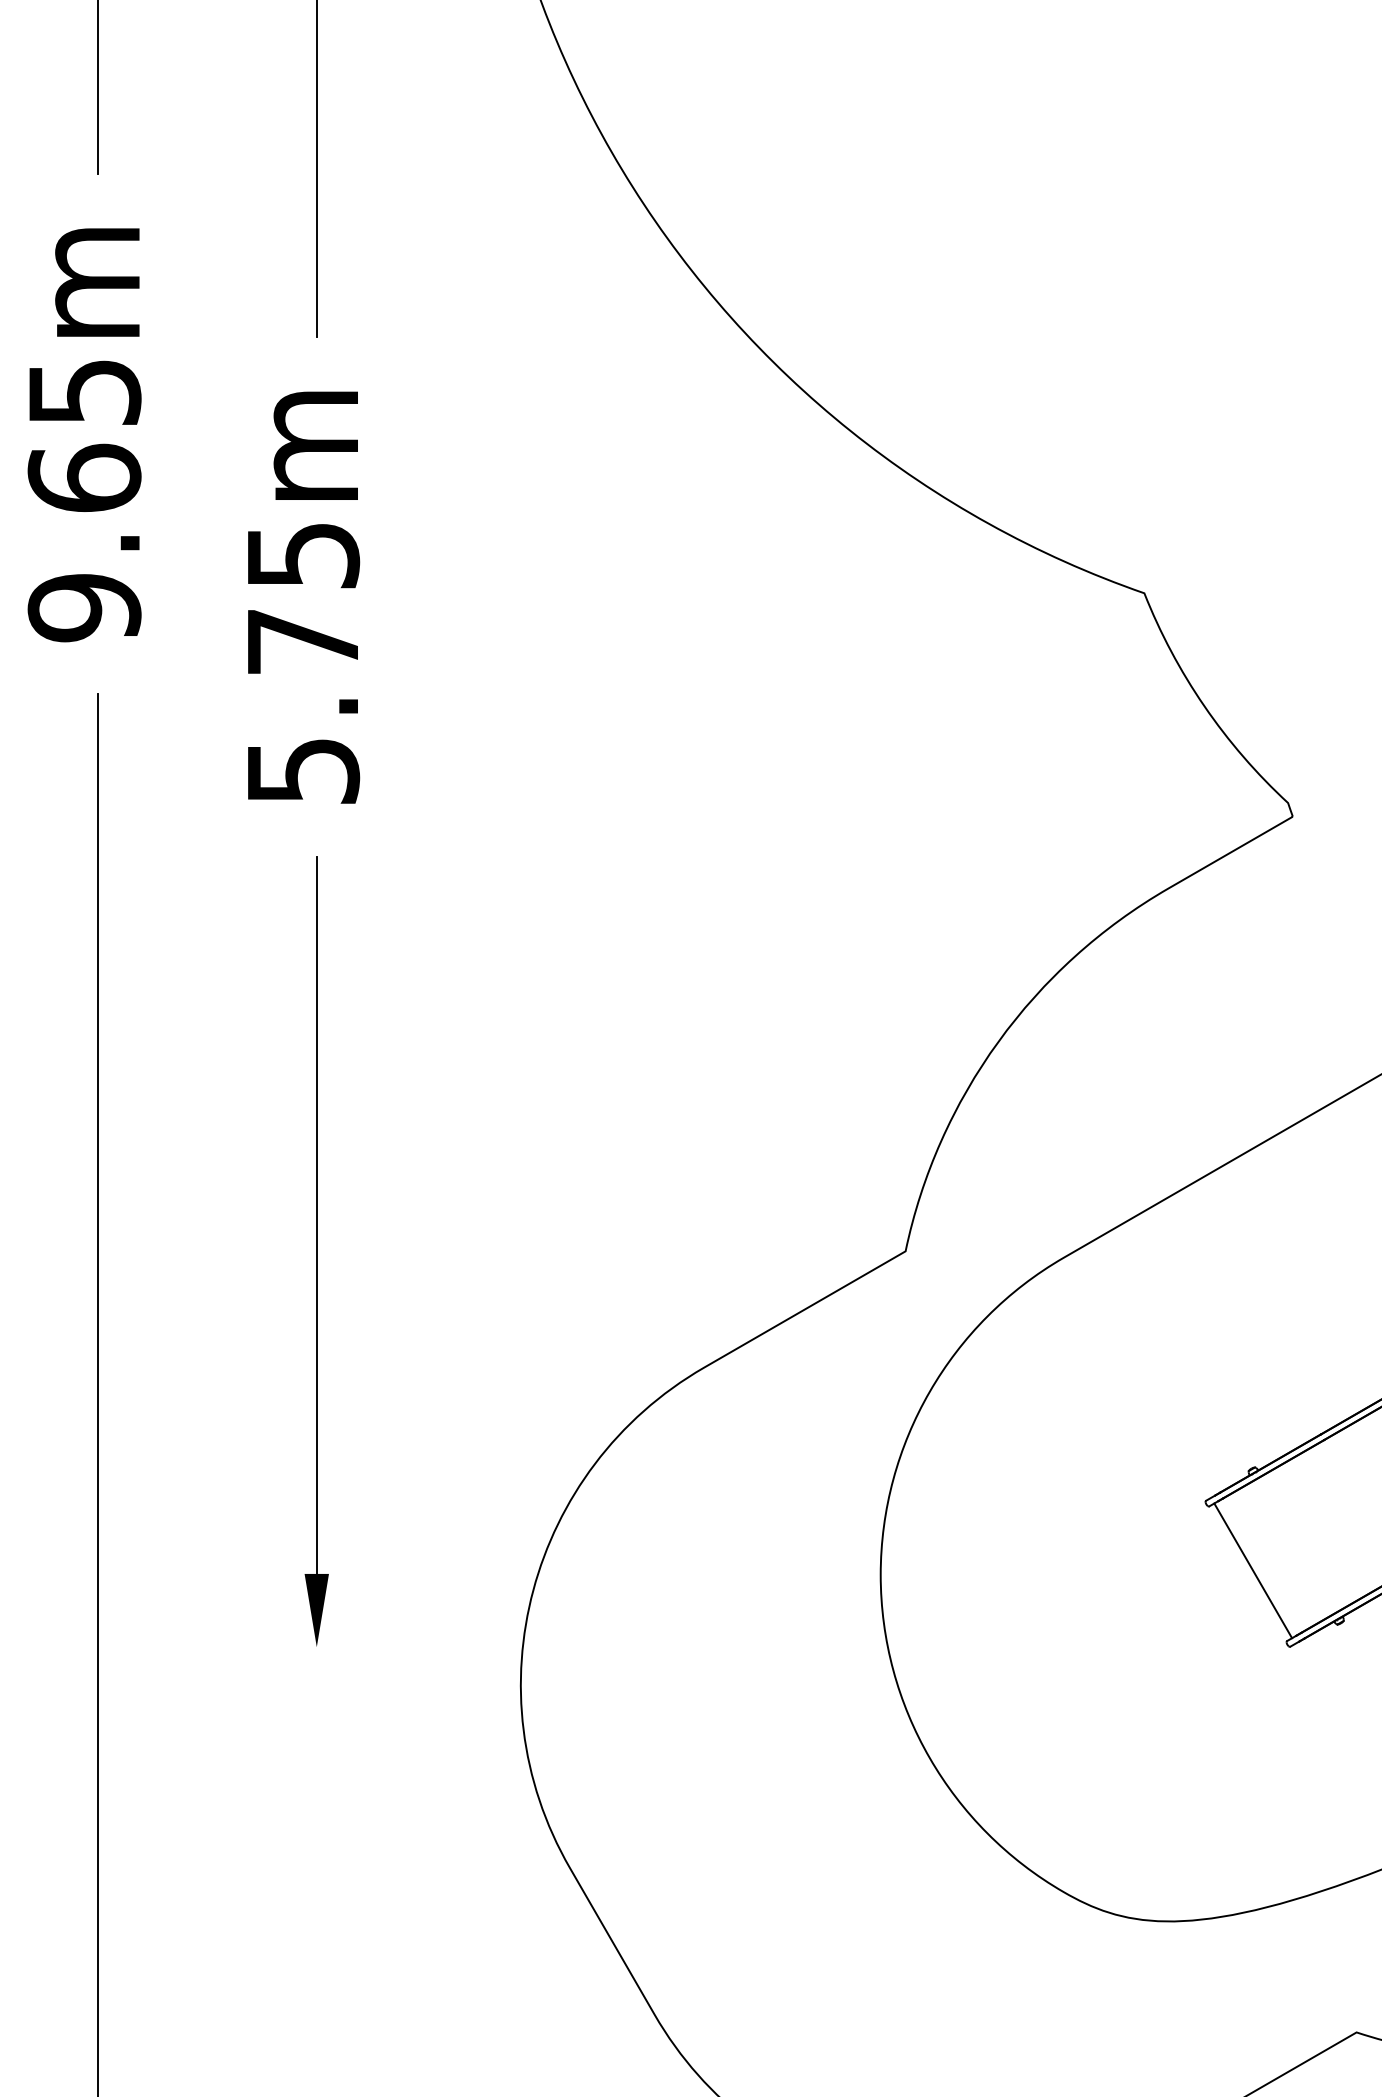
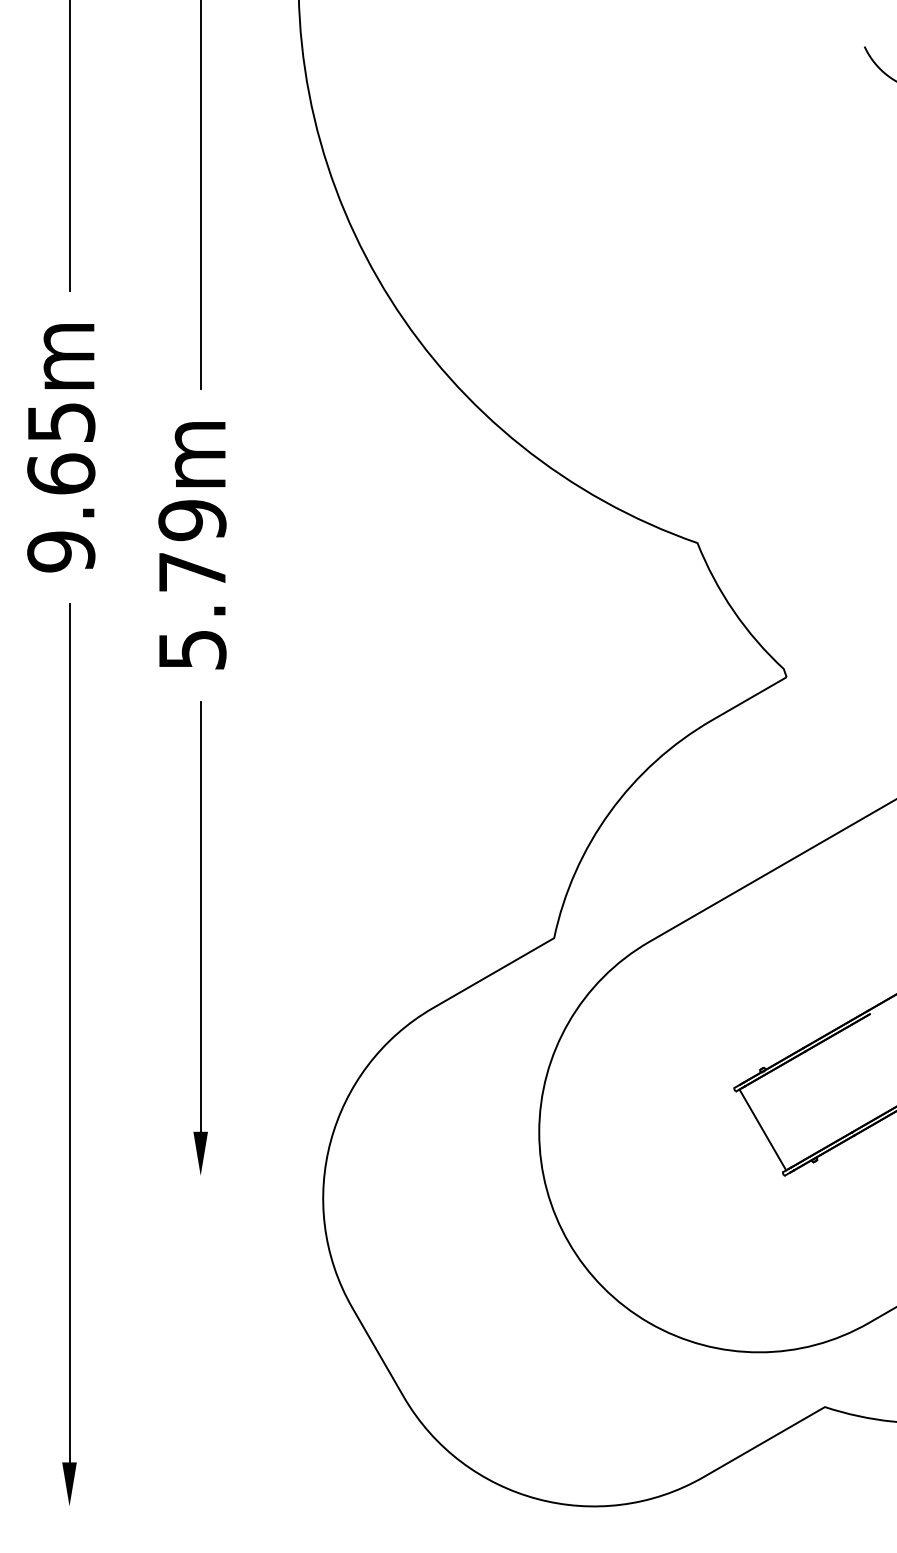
text: (303, 555) -> (192, 520), 5.75m -> 5.79m

